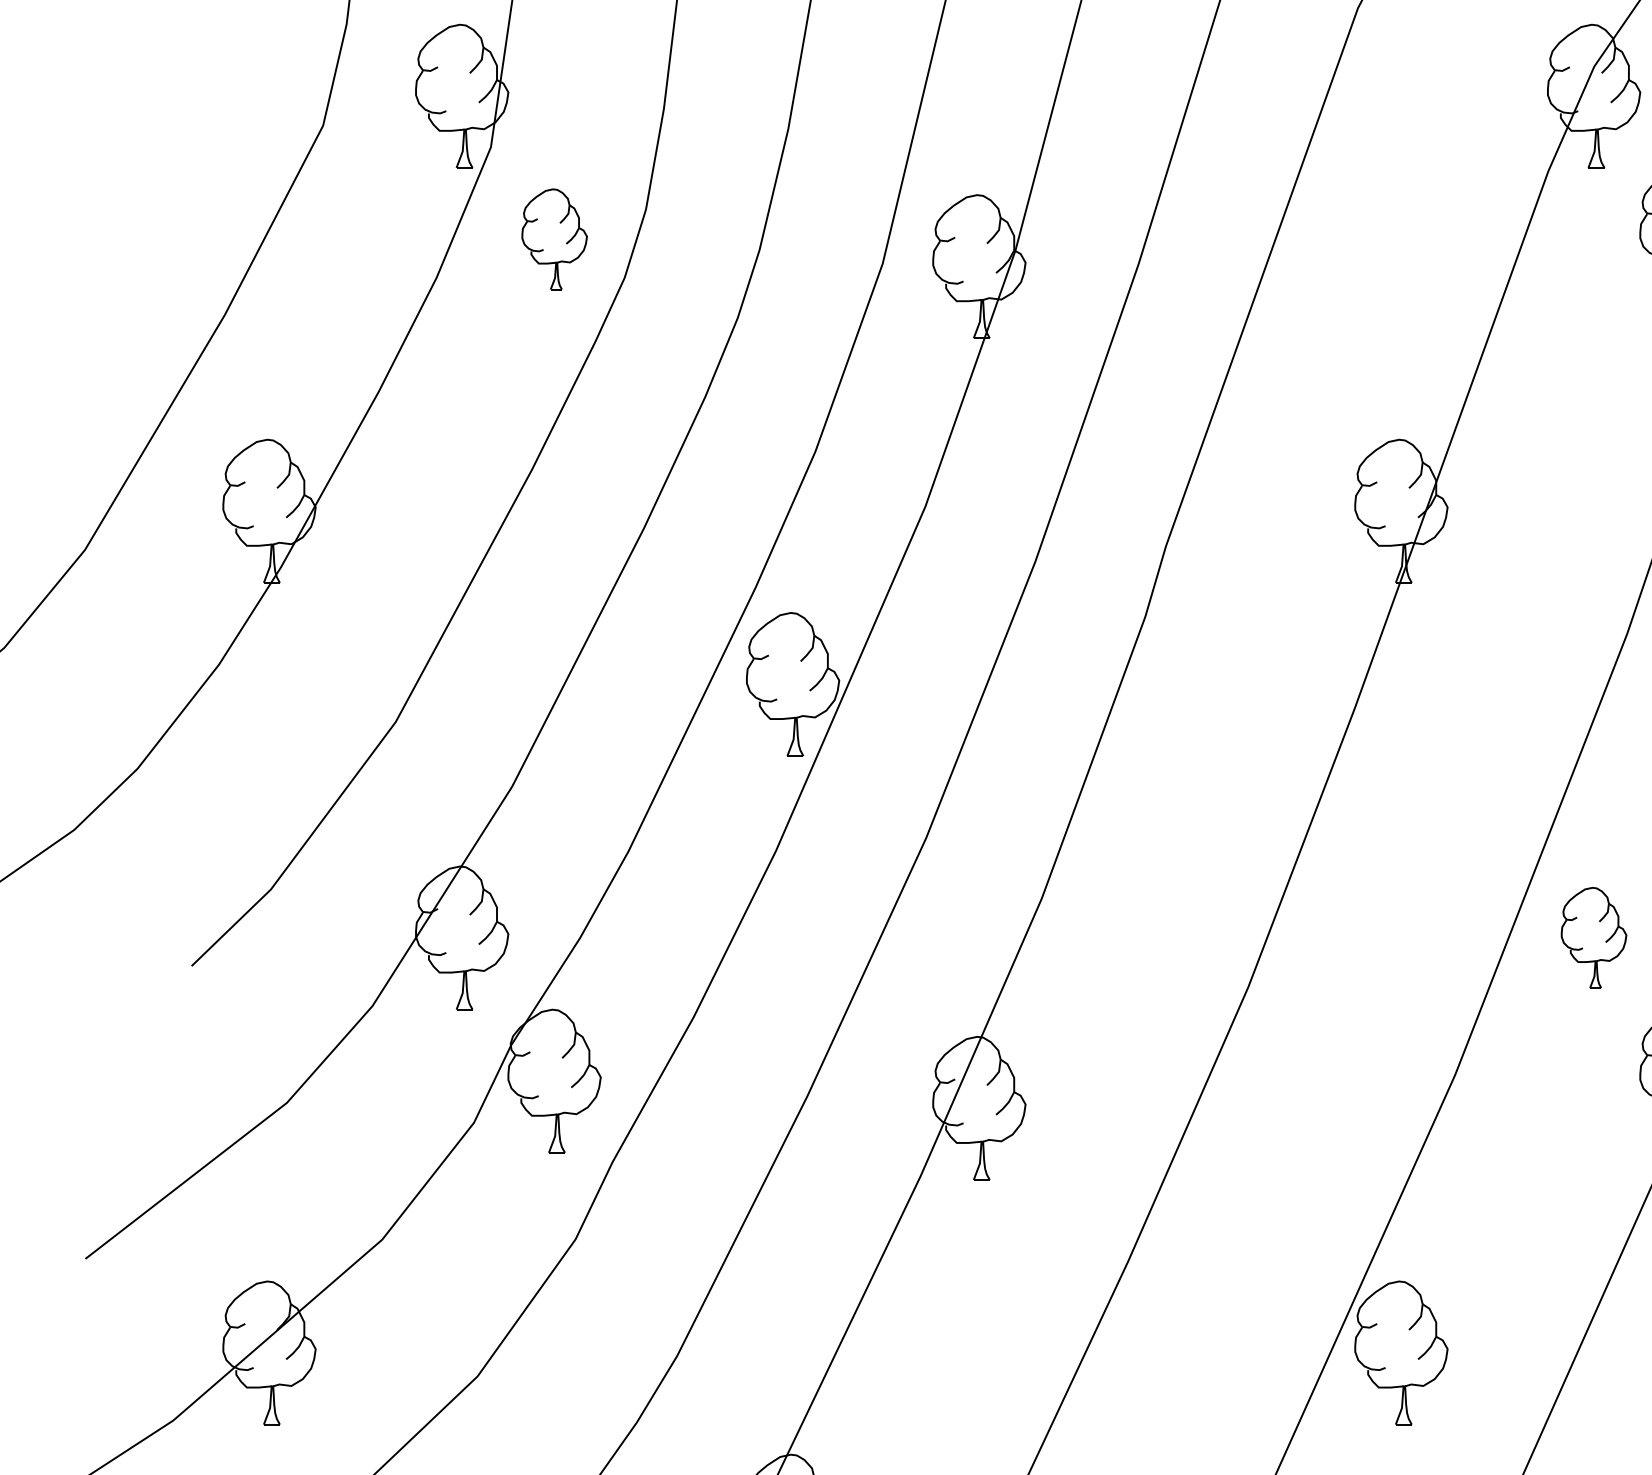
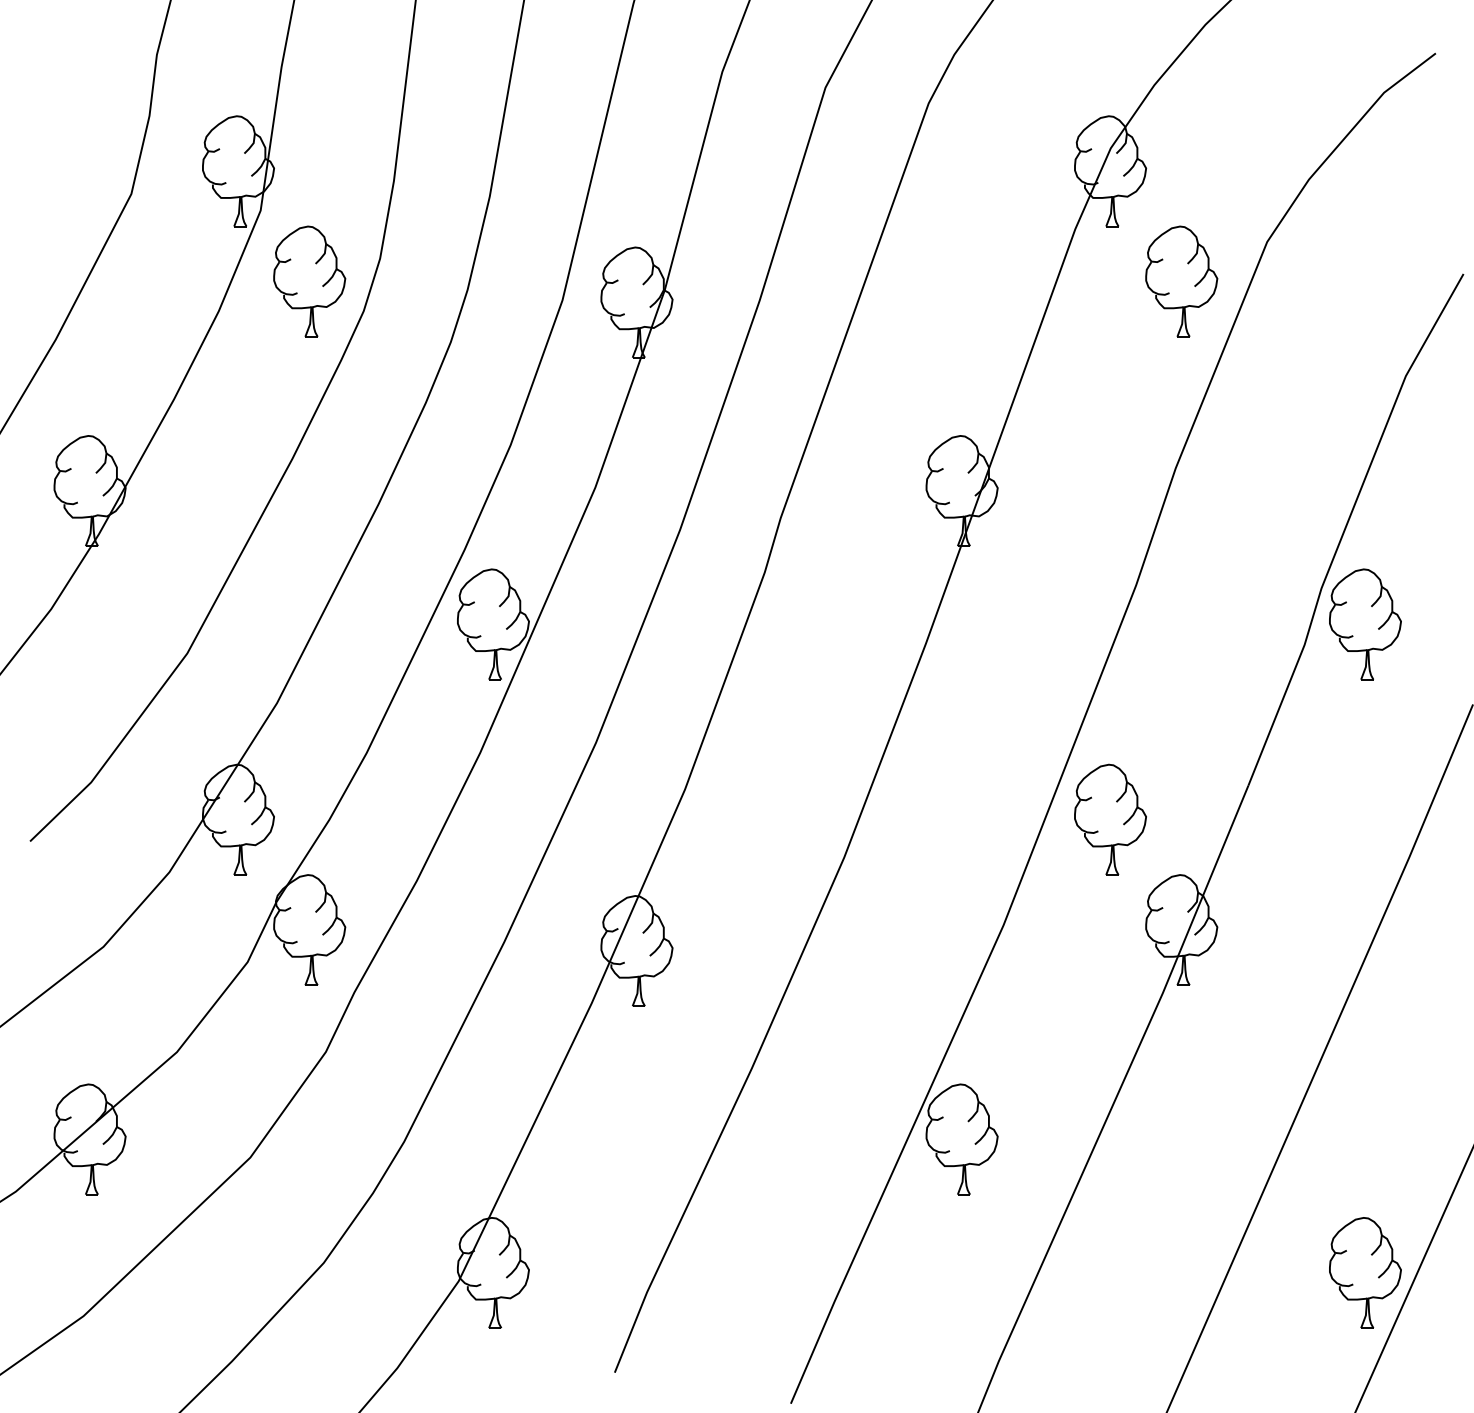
part: (554, 239) -> (309, 281), size x1.43
part: (1594, 937) -> (1110, 819), size x1.43

